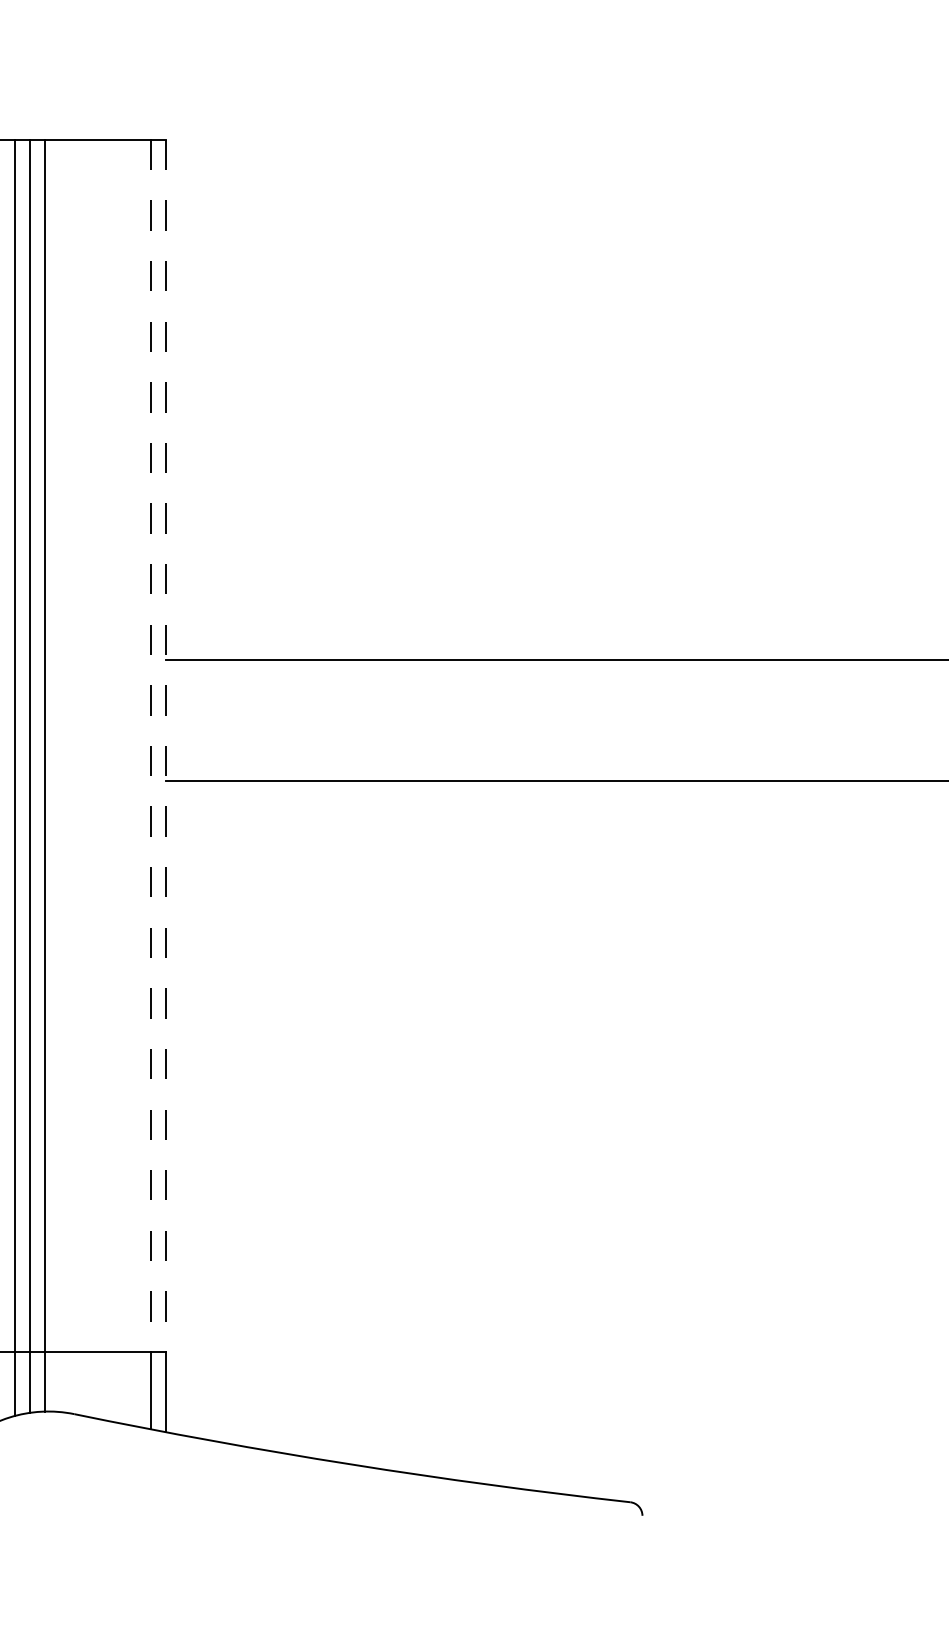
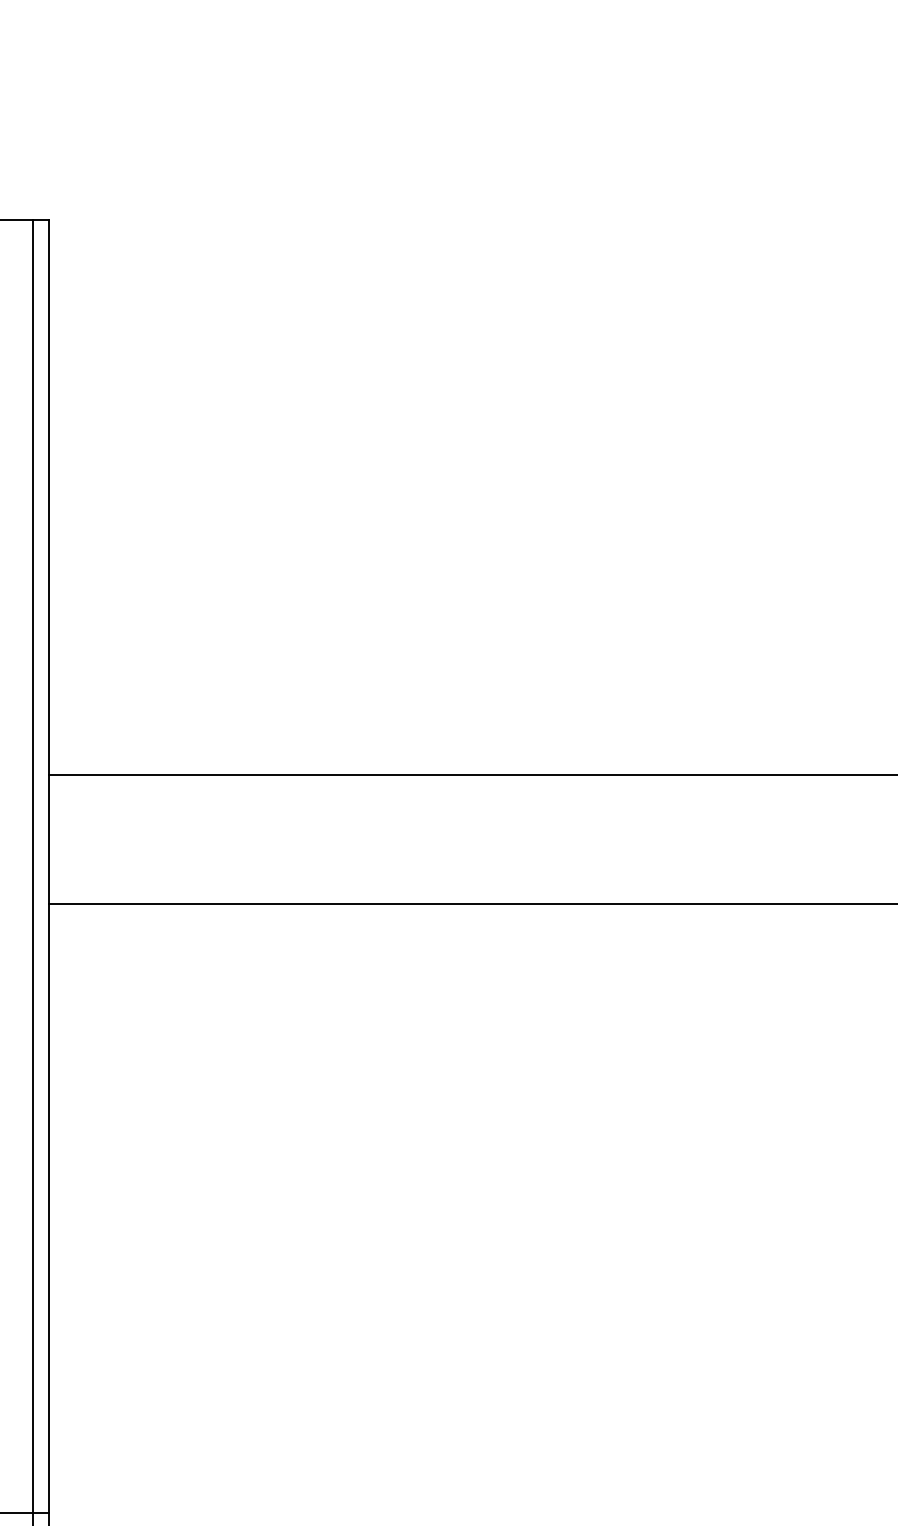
line: (150, 746) -> (32, 867), dashed -> solid
line: (166, 746) -> (49, 867), dashed -> solid

